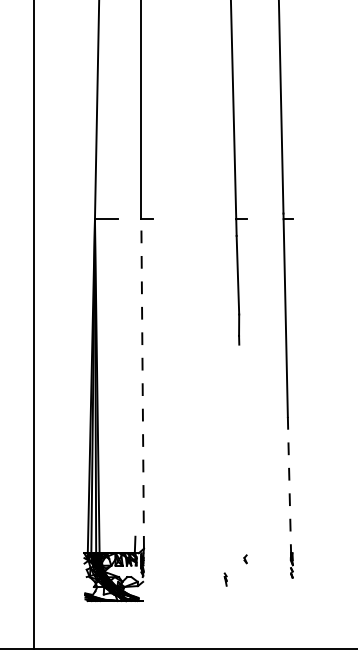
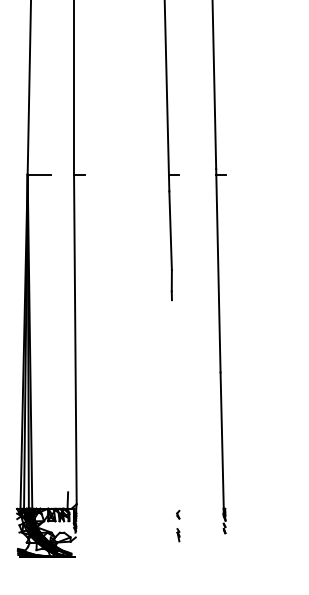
line: (142, 383) -> (75, 339), dashed -> solid
line: (289, 485) -> (222, 441), dashed -> solid
part: (225, 579) -> (178, 535), moved

